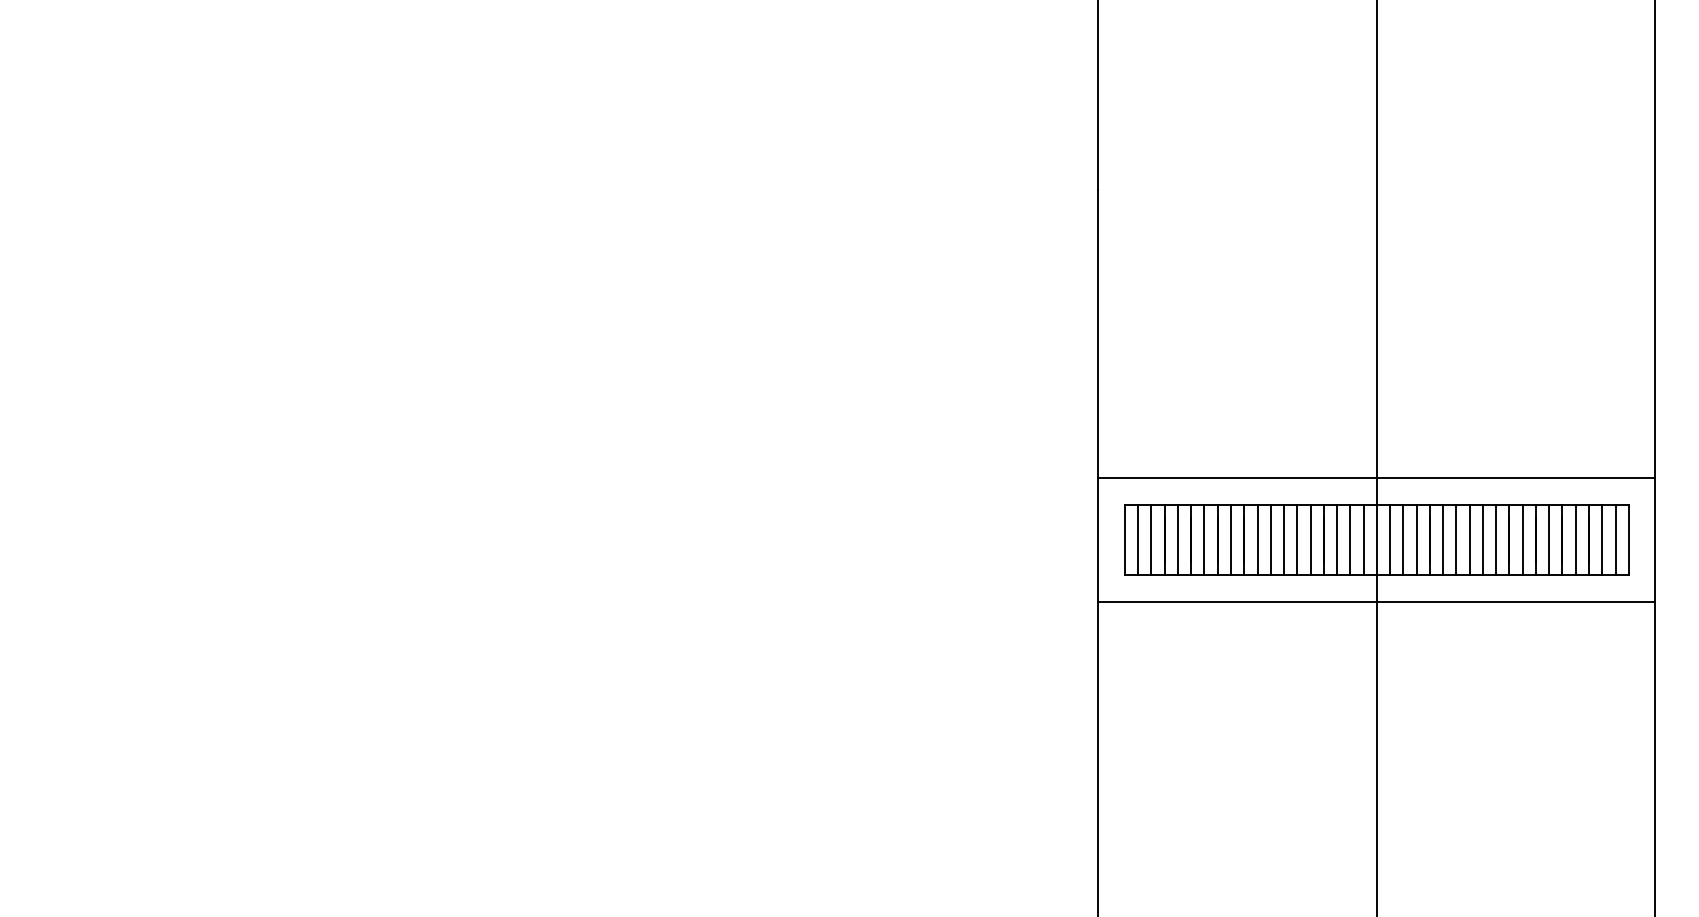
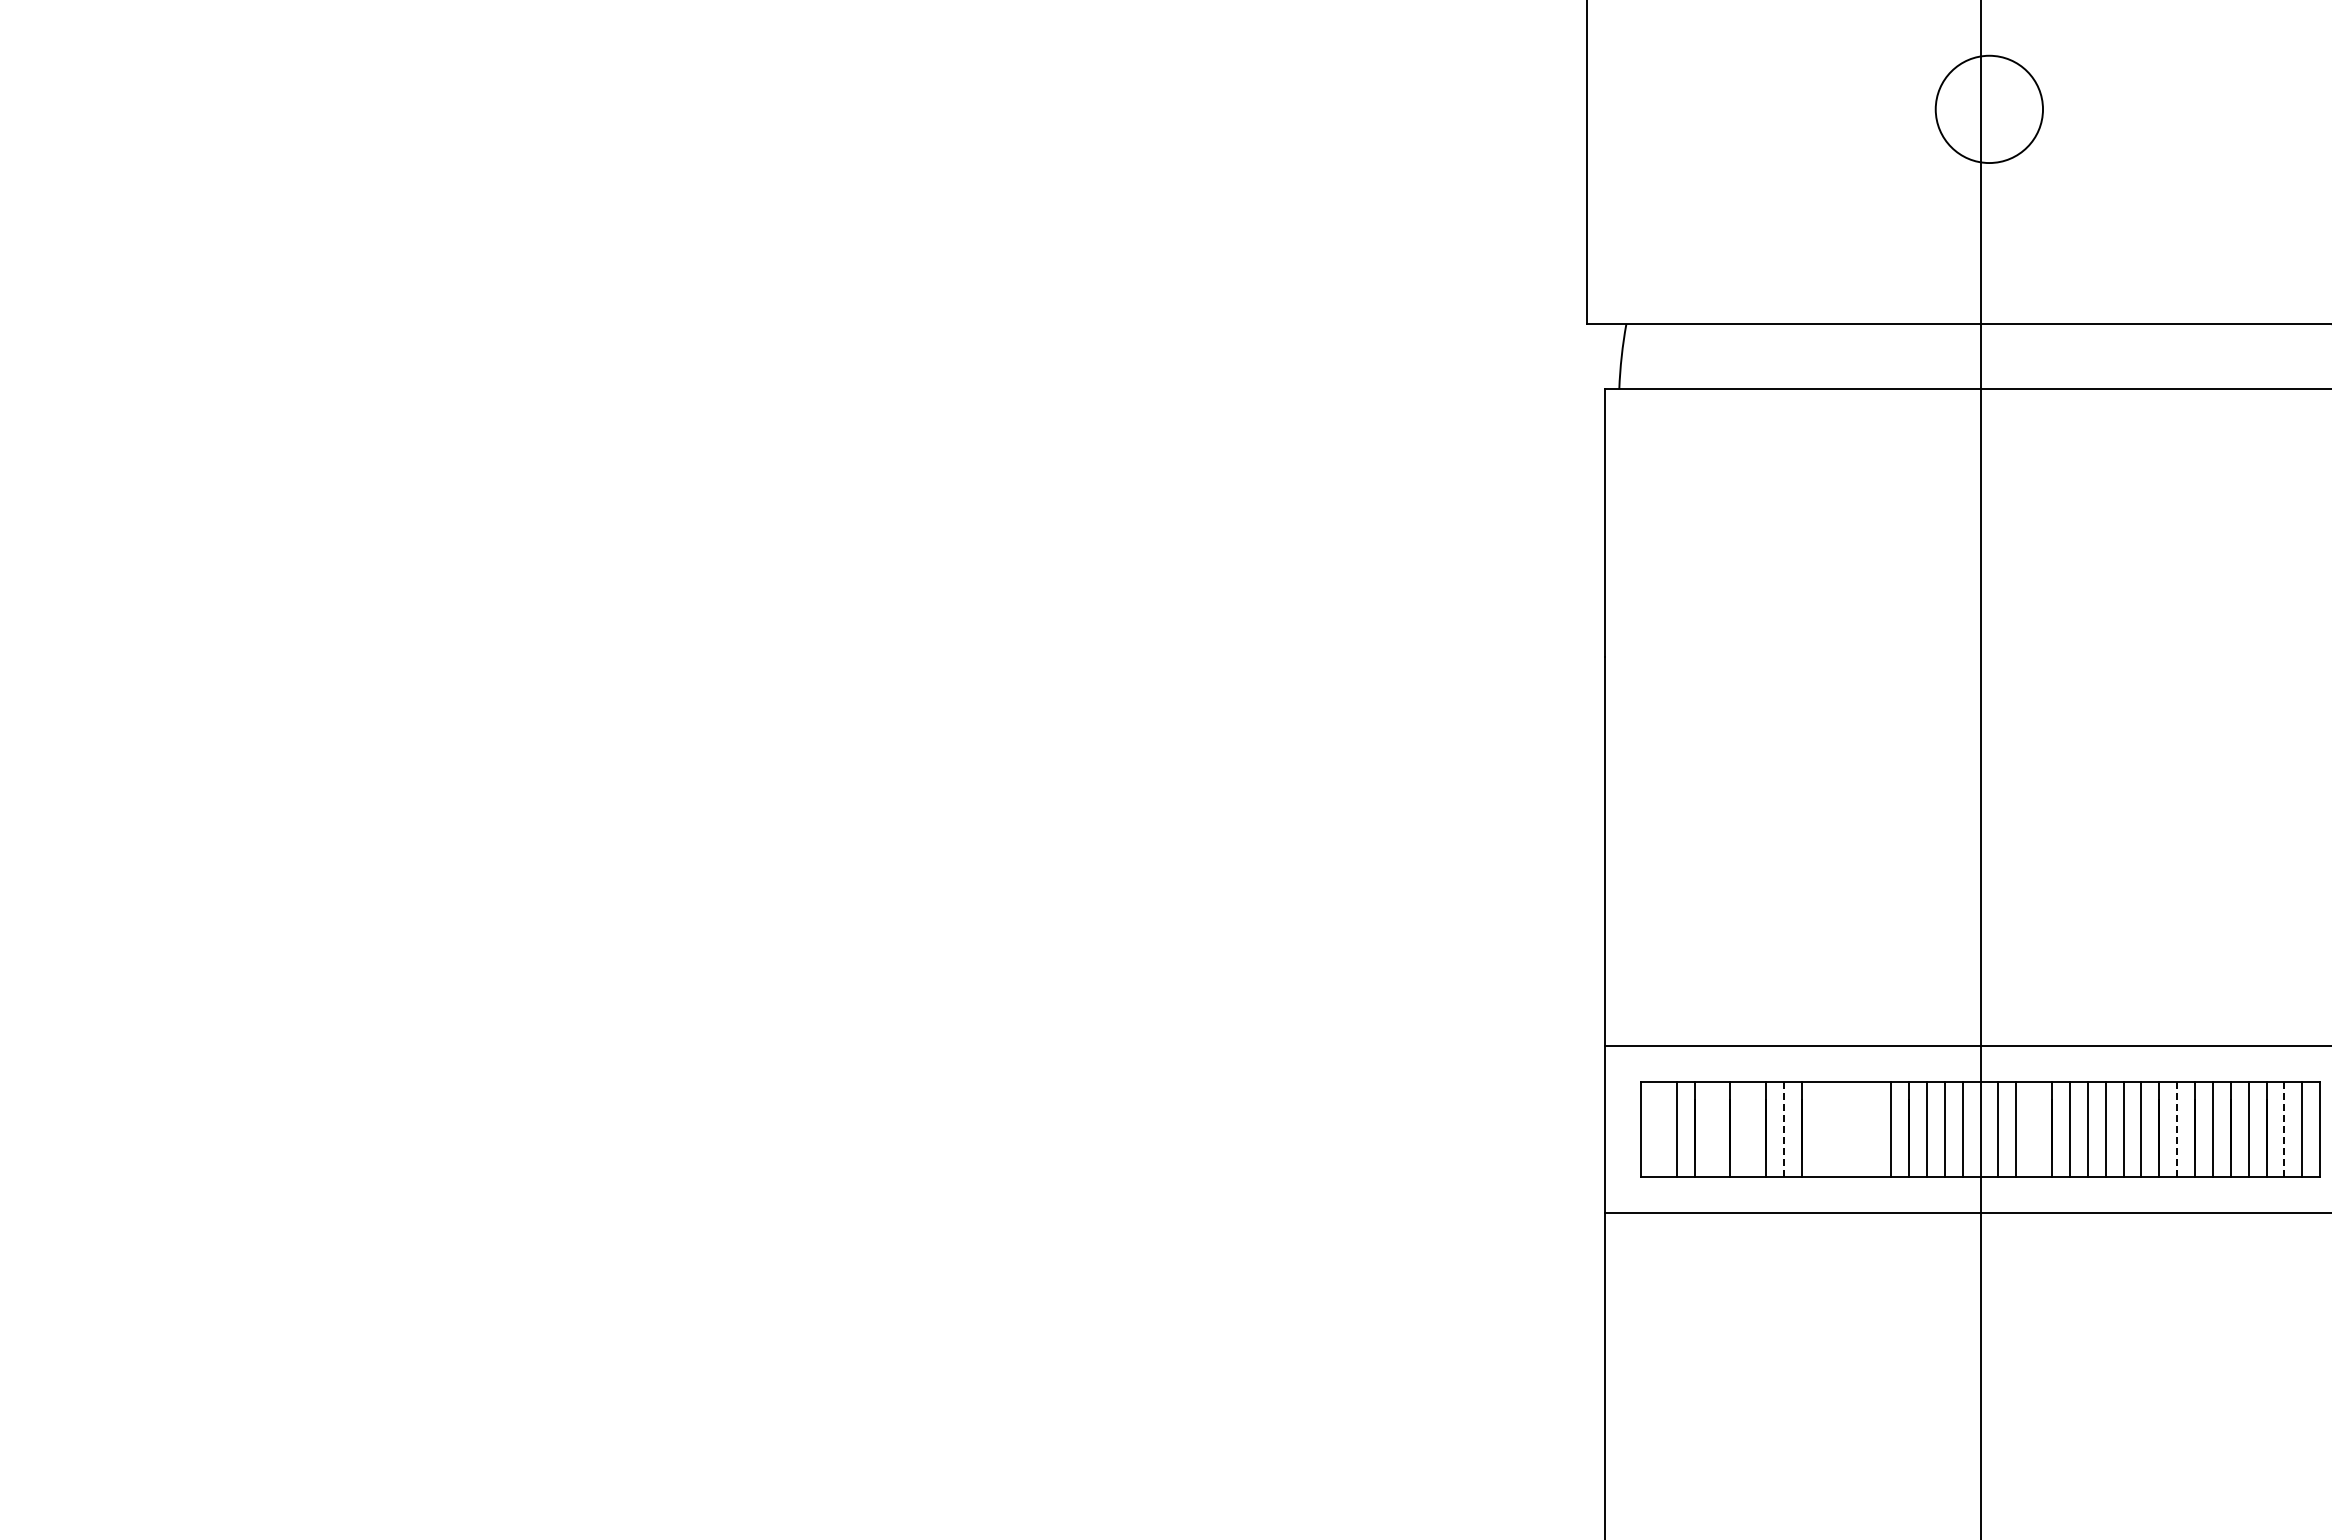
line: (1137, 539) -> (1658, 1129), removed
line: (1178, 539) -> (1712, 1129), removed
line: (1204, 539) -> (1748, 1129), removed
line: (1230, 539) -> (1783, 1128), solid -> dashed
line: (1257, 539) -> (1819, 1129), removed
line: (1270, 539) -> (1837, 1129), removed
line: (1284, 539) -> (1855, 1129), removed
line: (1297, 539) -> (1873, 1129), removed
line: (1416, 539) -> (2034, 1129), removed
line: (1522, 539) -> (2177, 1128), solid -> dashed
line: (1602, 539) -> (2284, 1128), solid -> dashed

